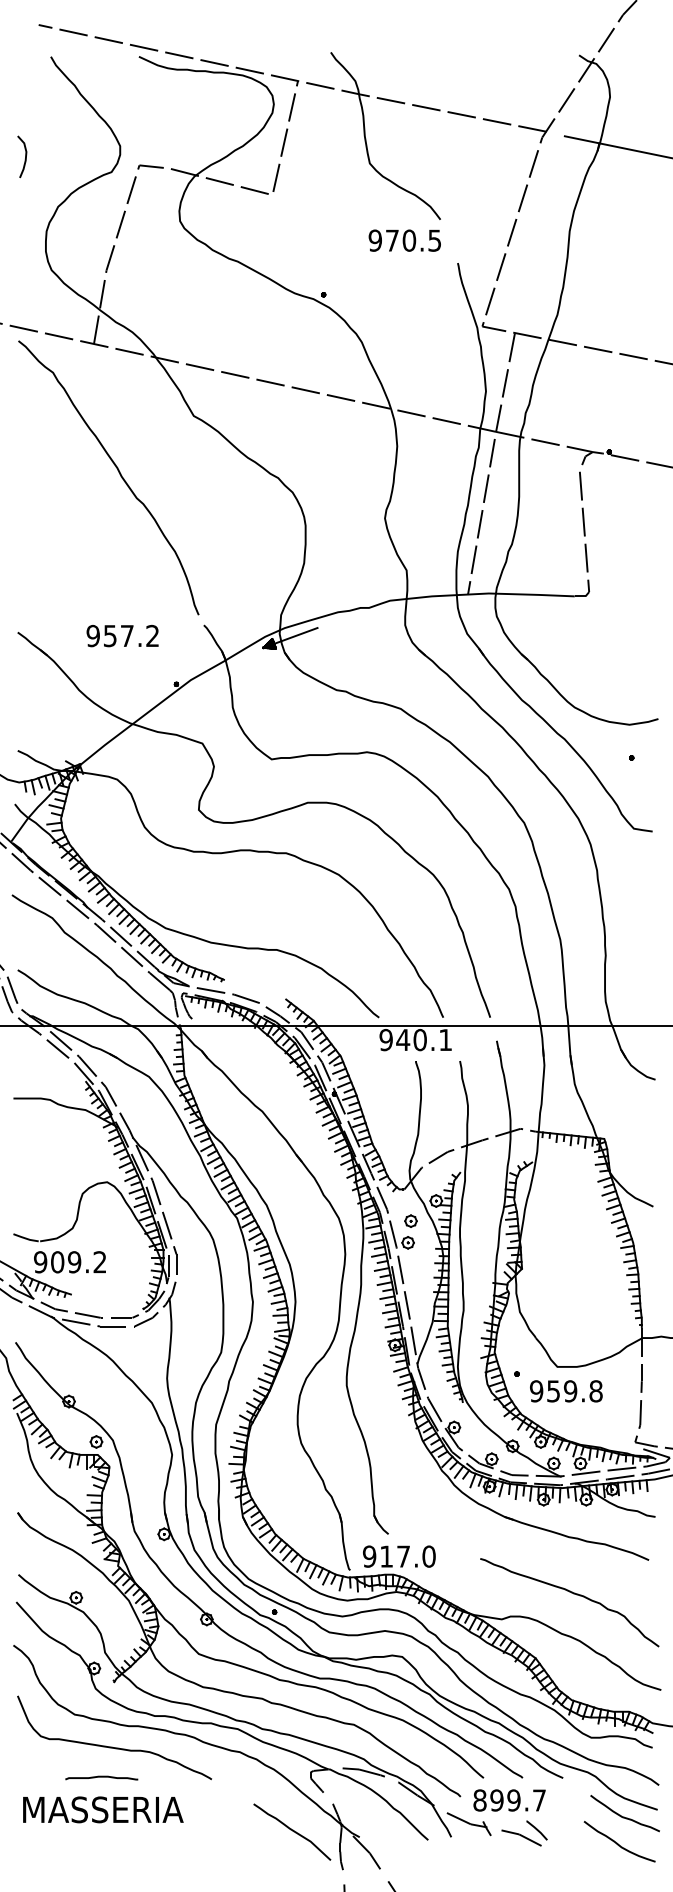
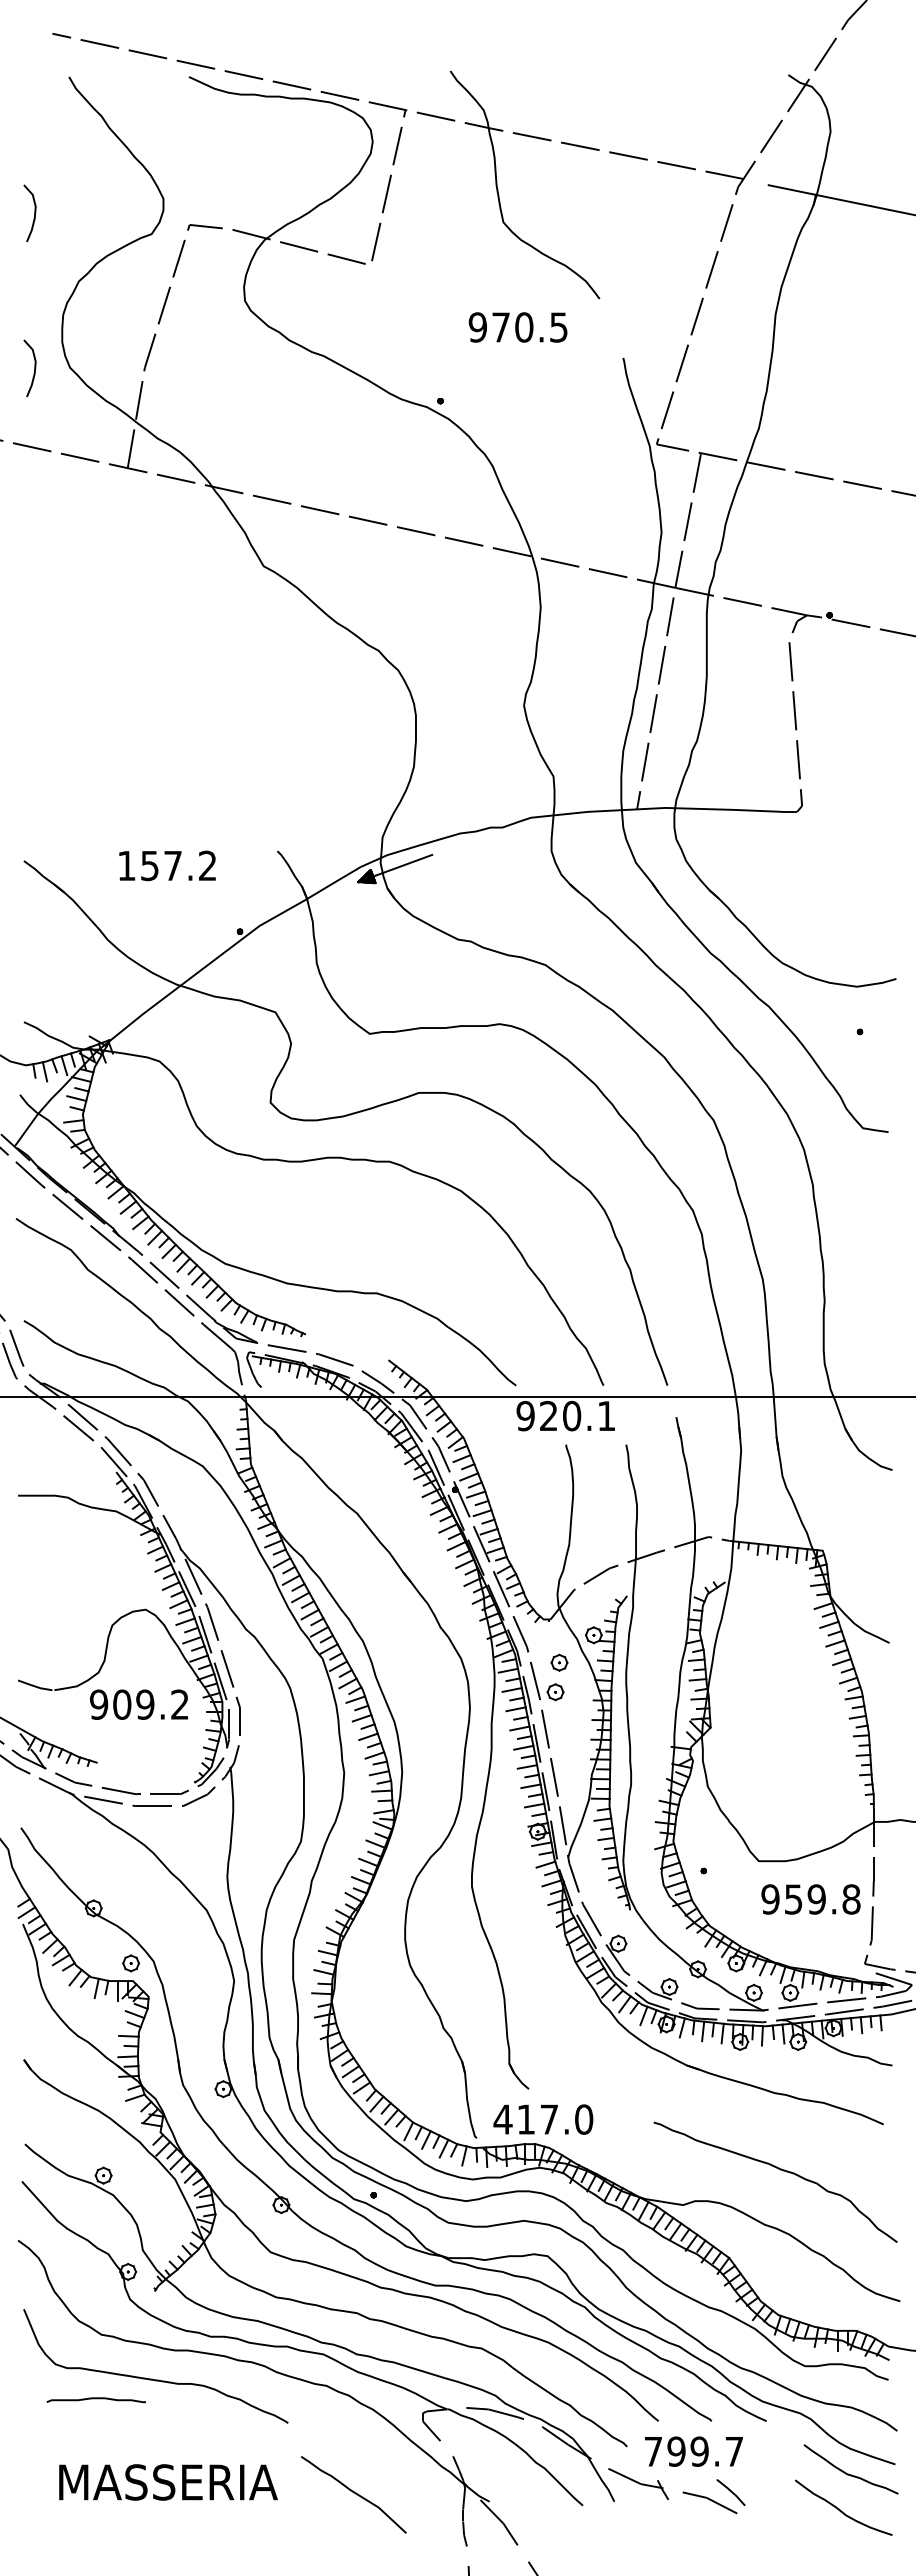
text: (404, 240) -> (517, 327), moved
curve: (25, 270) -> (34, 368), added
curve: (118, 472) -> (161, 643), removed
text: (93, 635) -> (126, 865), 957.2 -> 157.2
text: (402, 1039) -> (548, 1415), 940.1 -> 920.1
text: (69, 1262) -> (138, 1704), moved
text: (565, 1391) -> (810, 1899), moved
text: (369, 1556) -> (502, 2119), 917.0 -> 417.0
curve: (101, 1777) -> (95, 2399), moved
text: (480, 1800) -> (653, 2451), 899.7 -> 799.7
text: (103, 1809) -> (168, 2482), moved
curve: (292, 1831) -> (353, 2493), moved

